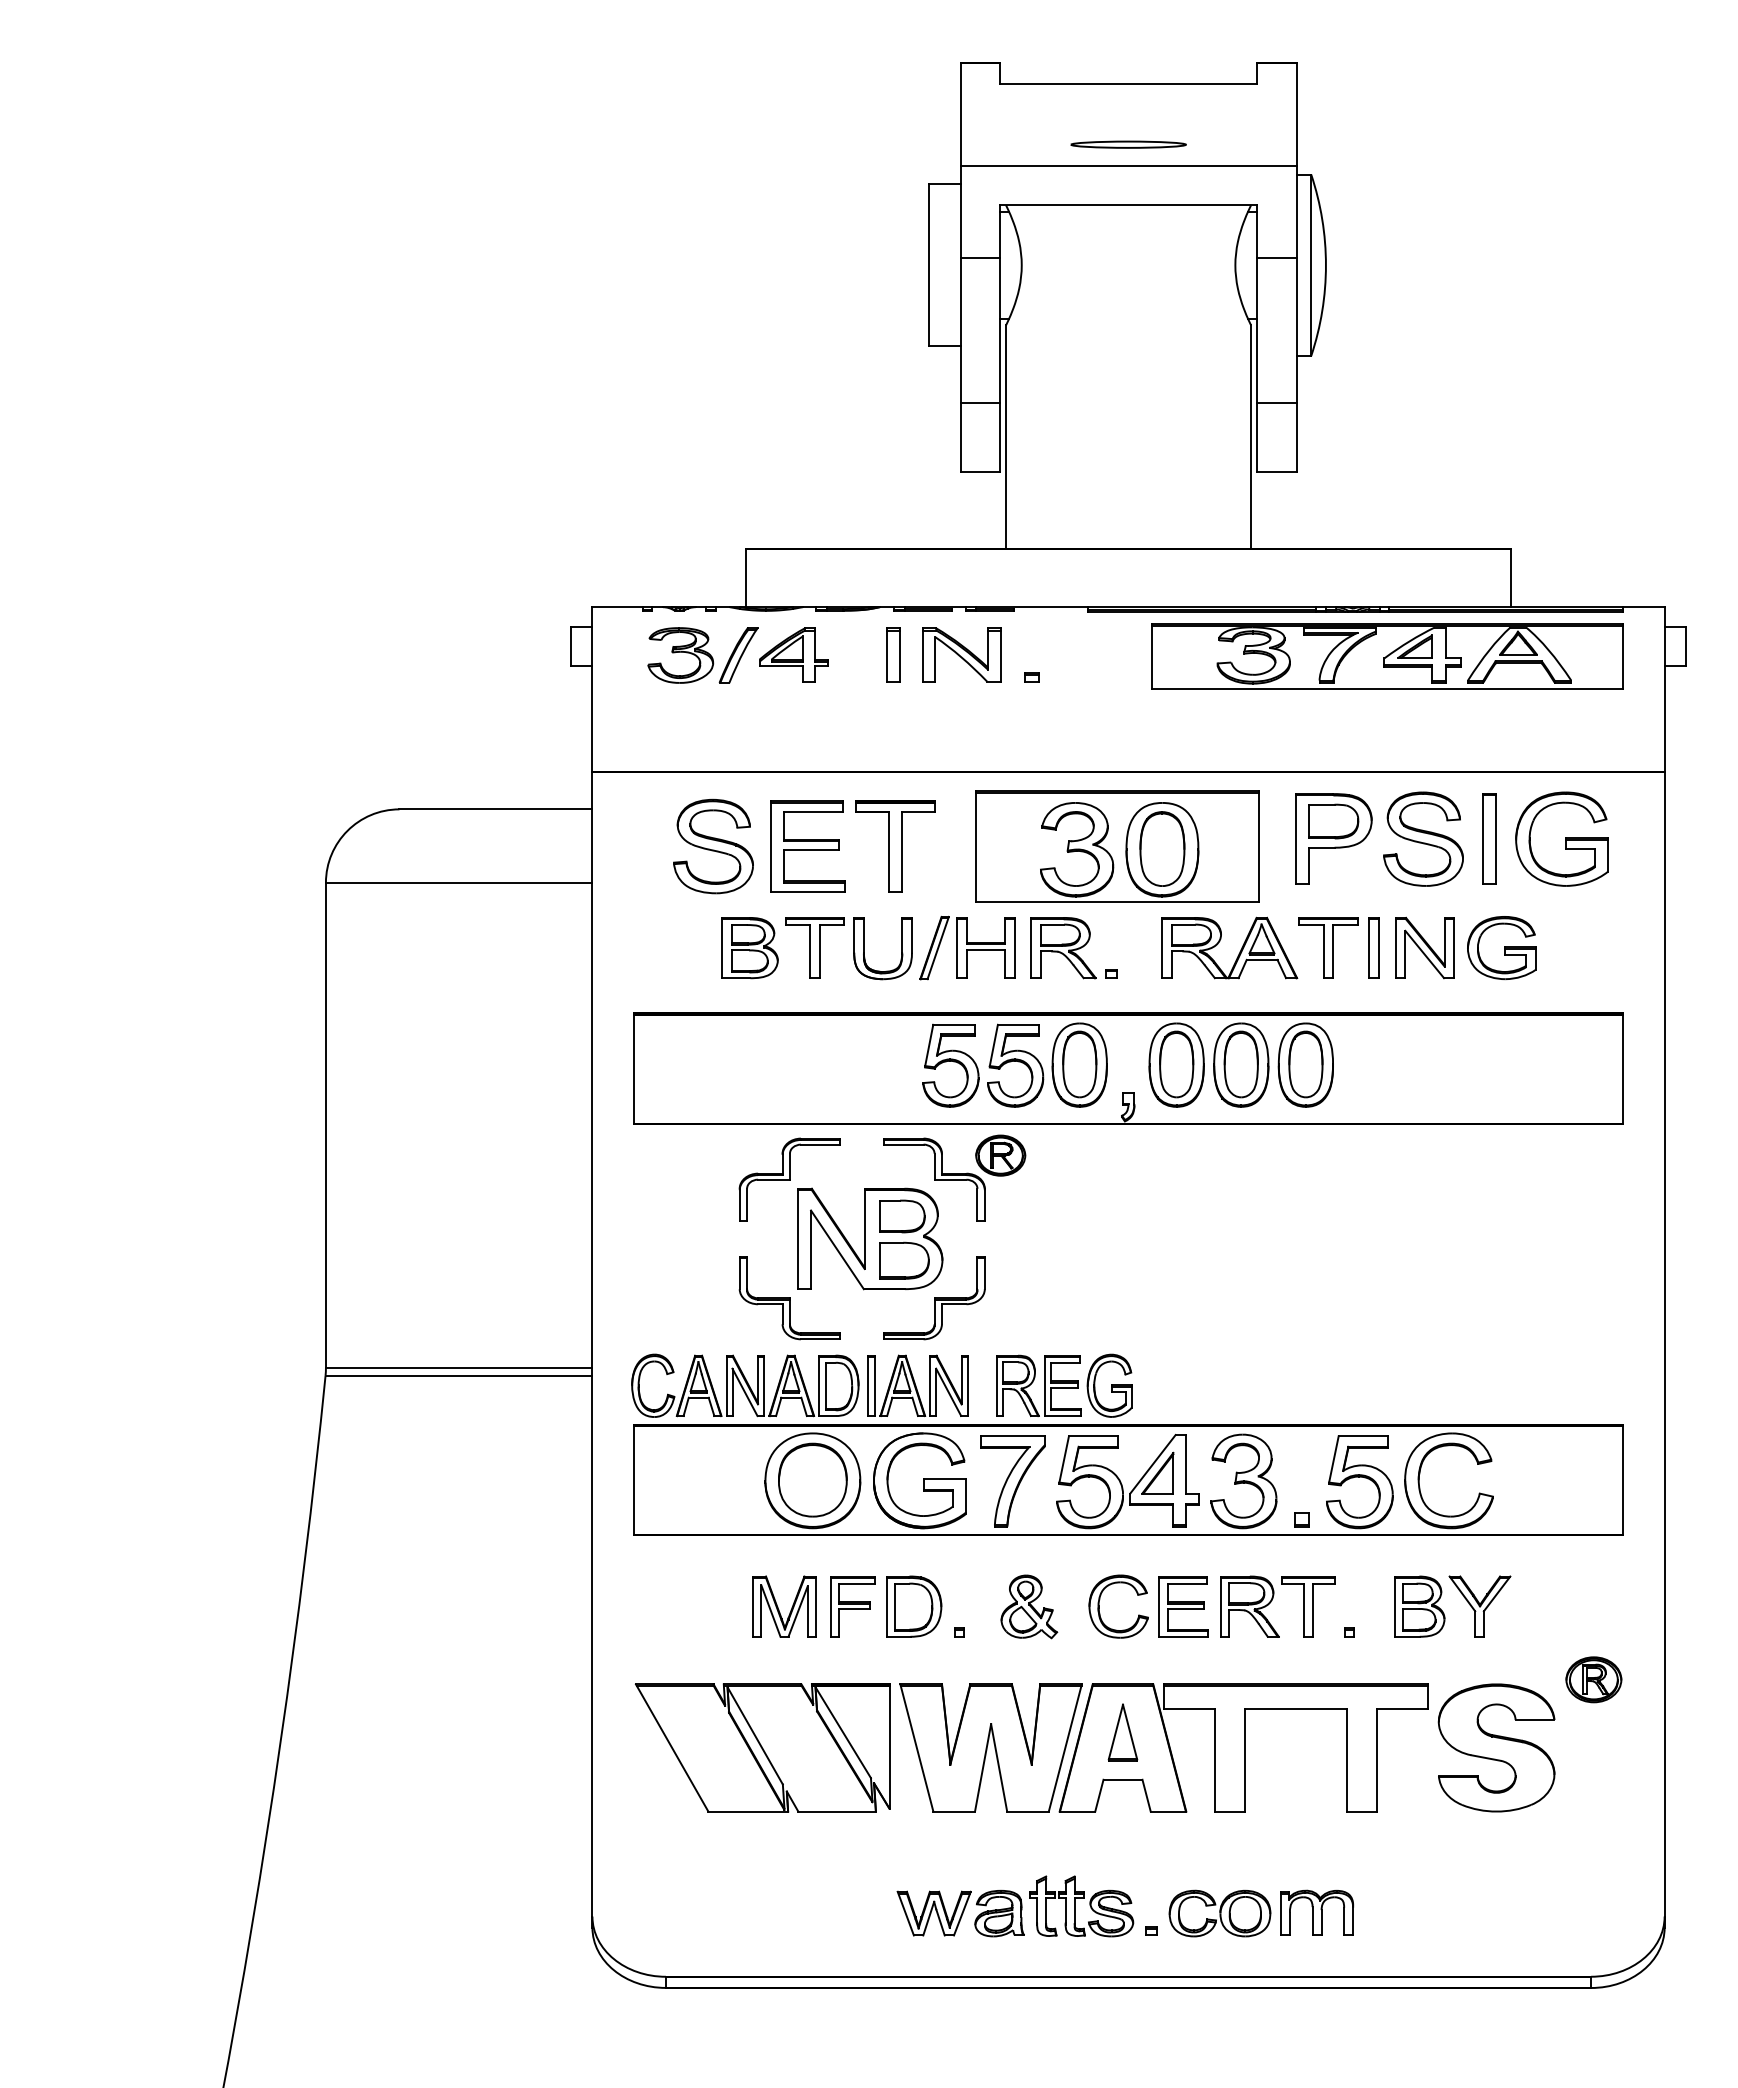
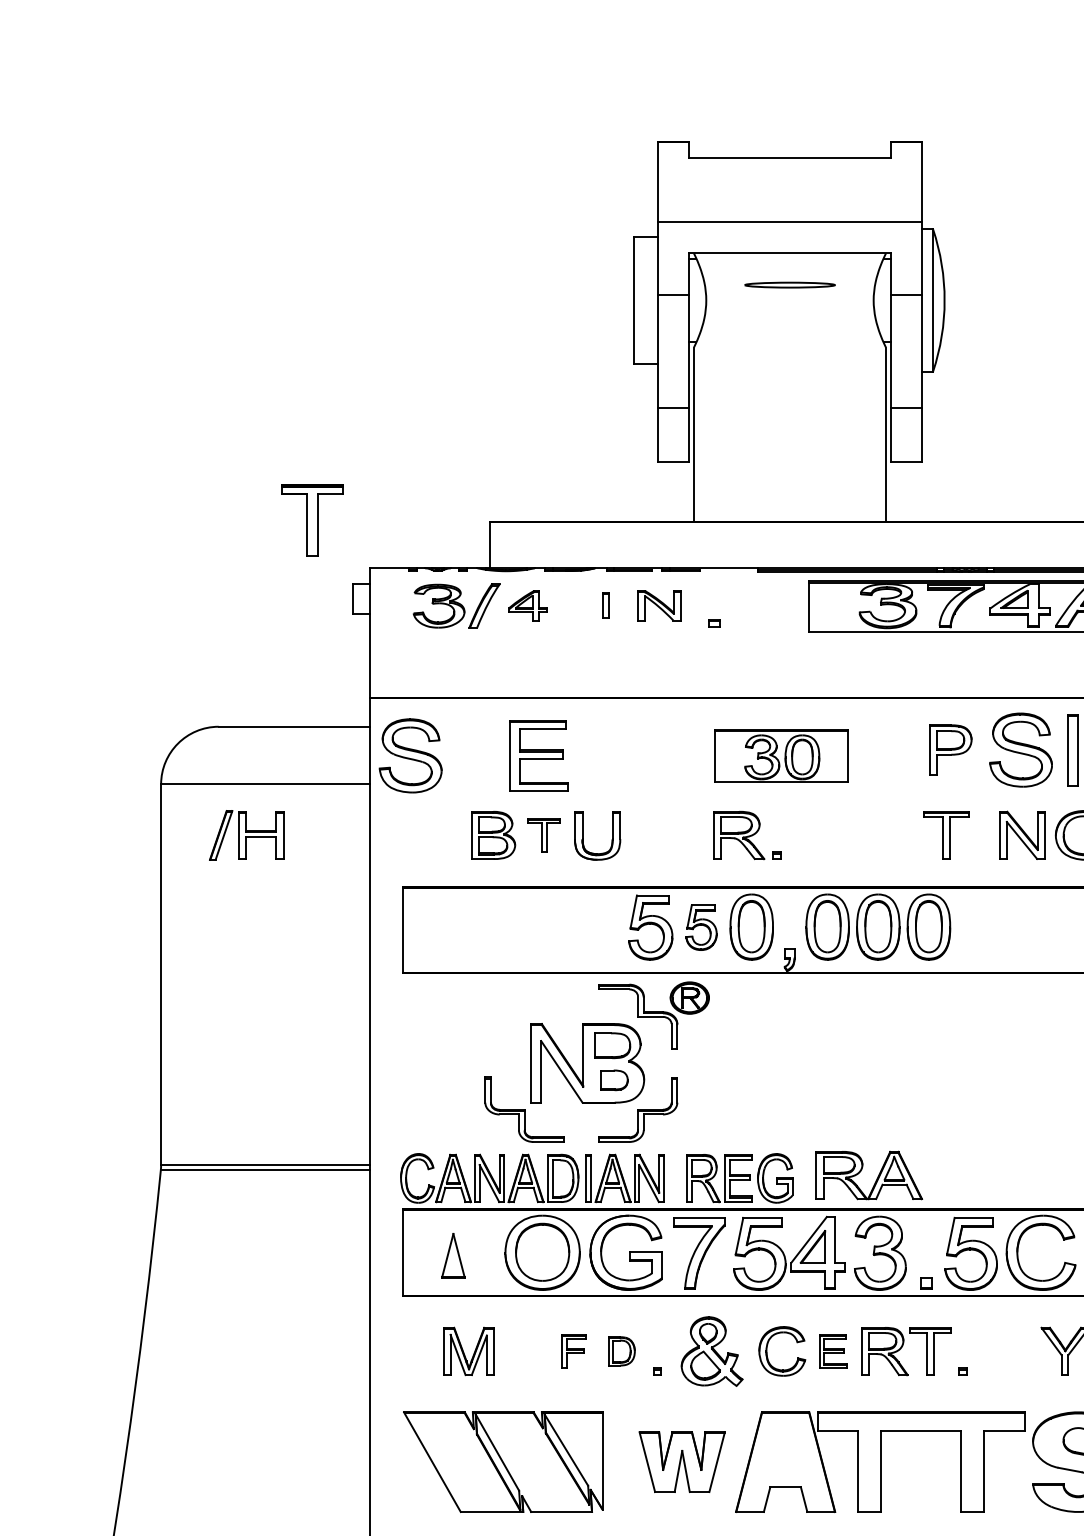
part: (1128, 144) -> (789, 284), moved
part: (793, 654) -> (527, 605), size x0.7
part: (893, 654) -> (605, 605), size x0.6
part: (961, 654) -> (659, 605), size x0.7
part: (1333, 838) -> (950, 749), size x0.7
part: (713, 846) -> (410, 755), moved
part: (895, 846) -> (312, 520), moved
part: (1117, 846) -> (781, 755), size x0.6
part: (814, 947) -> (543, 834), size x0.7
part: (967, 947) -> (246, 834), moved
part: (1373, 947) -> (981, 834), removed
part: (1239, 951) -> (876, 1178), moved
part: (1015, 1065) -> (701, 927), size x0.7
part: (789, 1179) -> (524, 1016), removed
part: (904, 1260) -> (614, 1080), size x0.7
part: (784, 1606) -> (468, 1351), moved
part: (852, 1606) -> (573, 1351), size x0.7
part: (914, 1606) -> (622, 1351), size x0.6
part: (1029, 1606) -> (712, 1351), size x1.4
part: (1183, 1606) -> (833, 1351), size x0.7
part: (1419, 1606) -> (1017, 1351), removed
part: (1122, 1732) -> (453, 1255), moved
part: (990, 1747) -> (681, 1461), size x0.6

